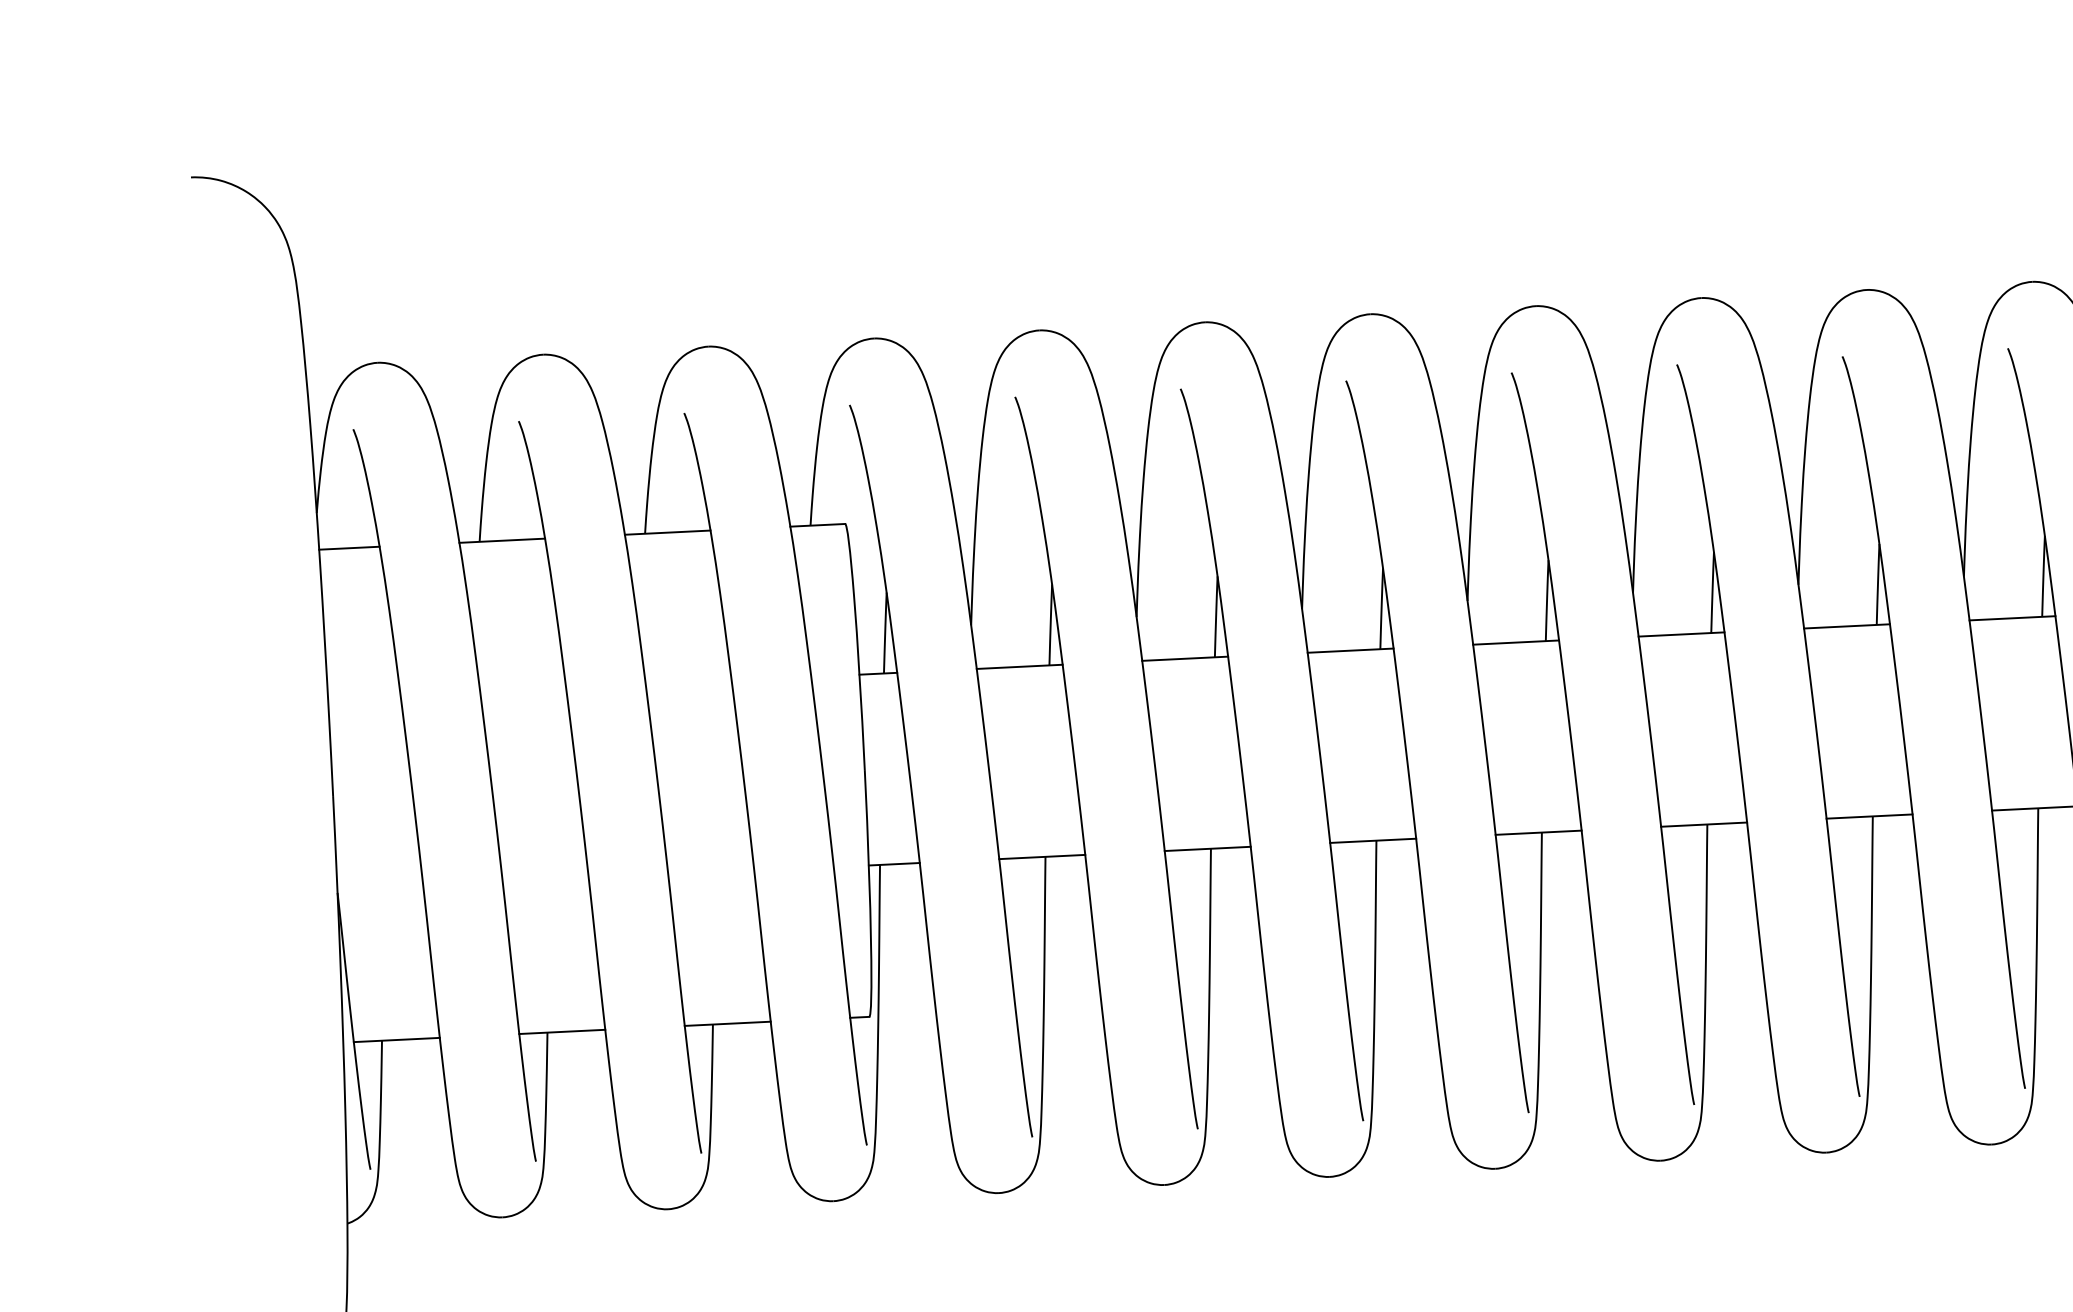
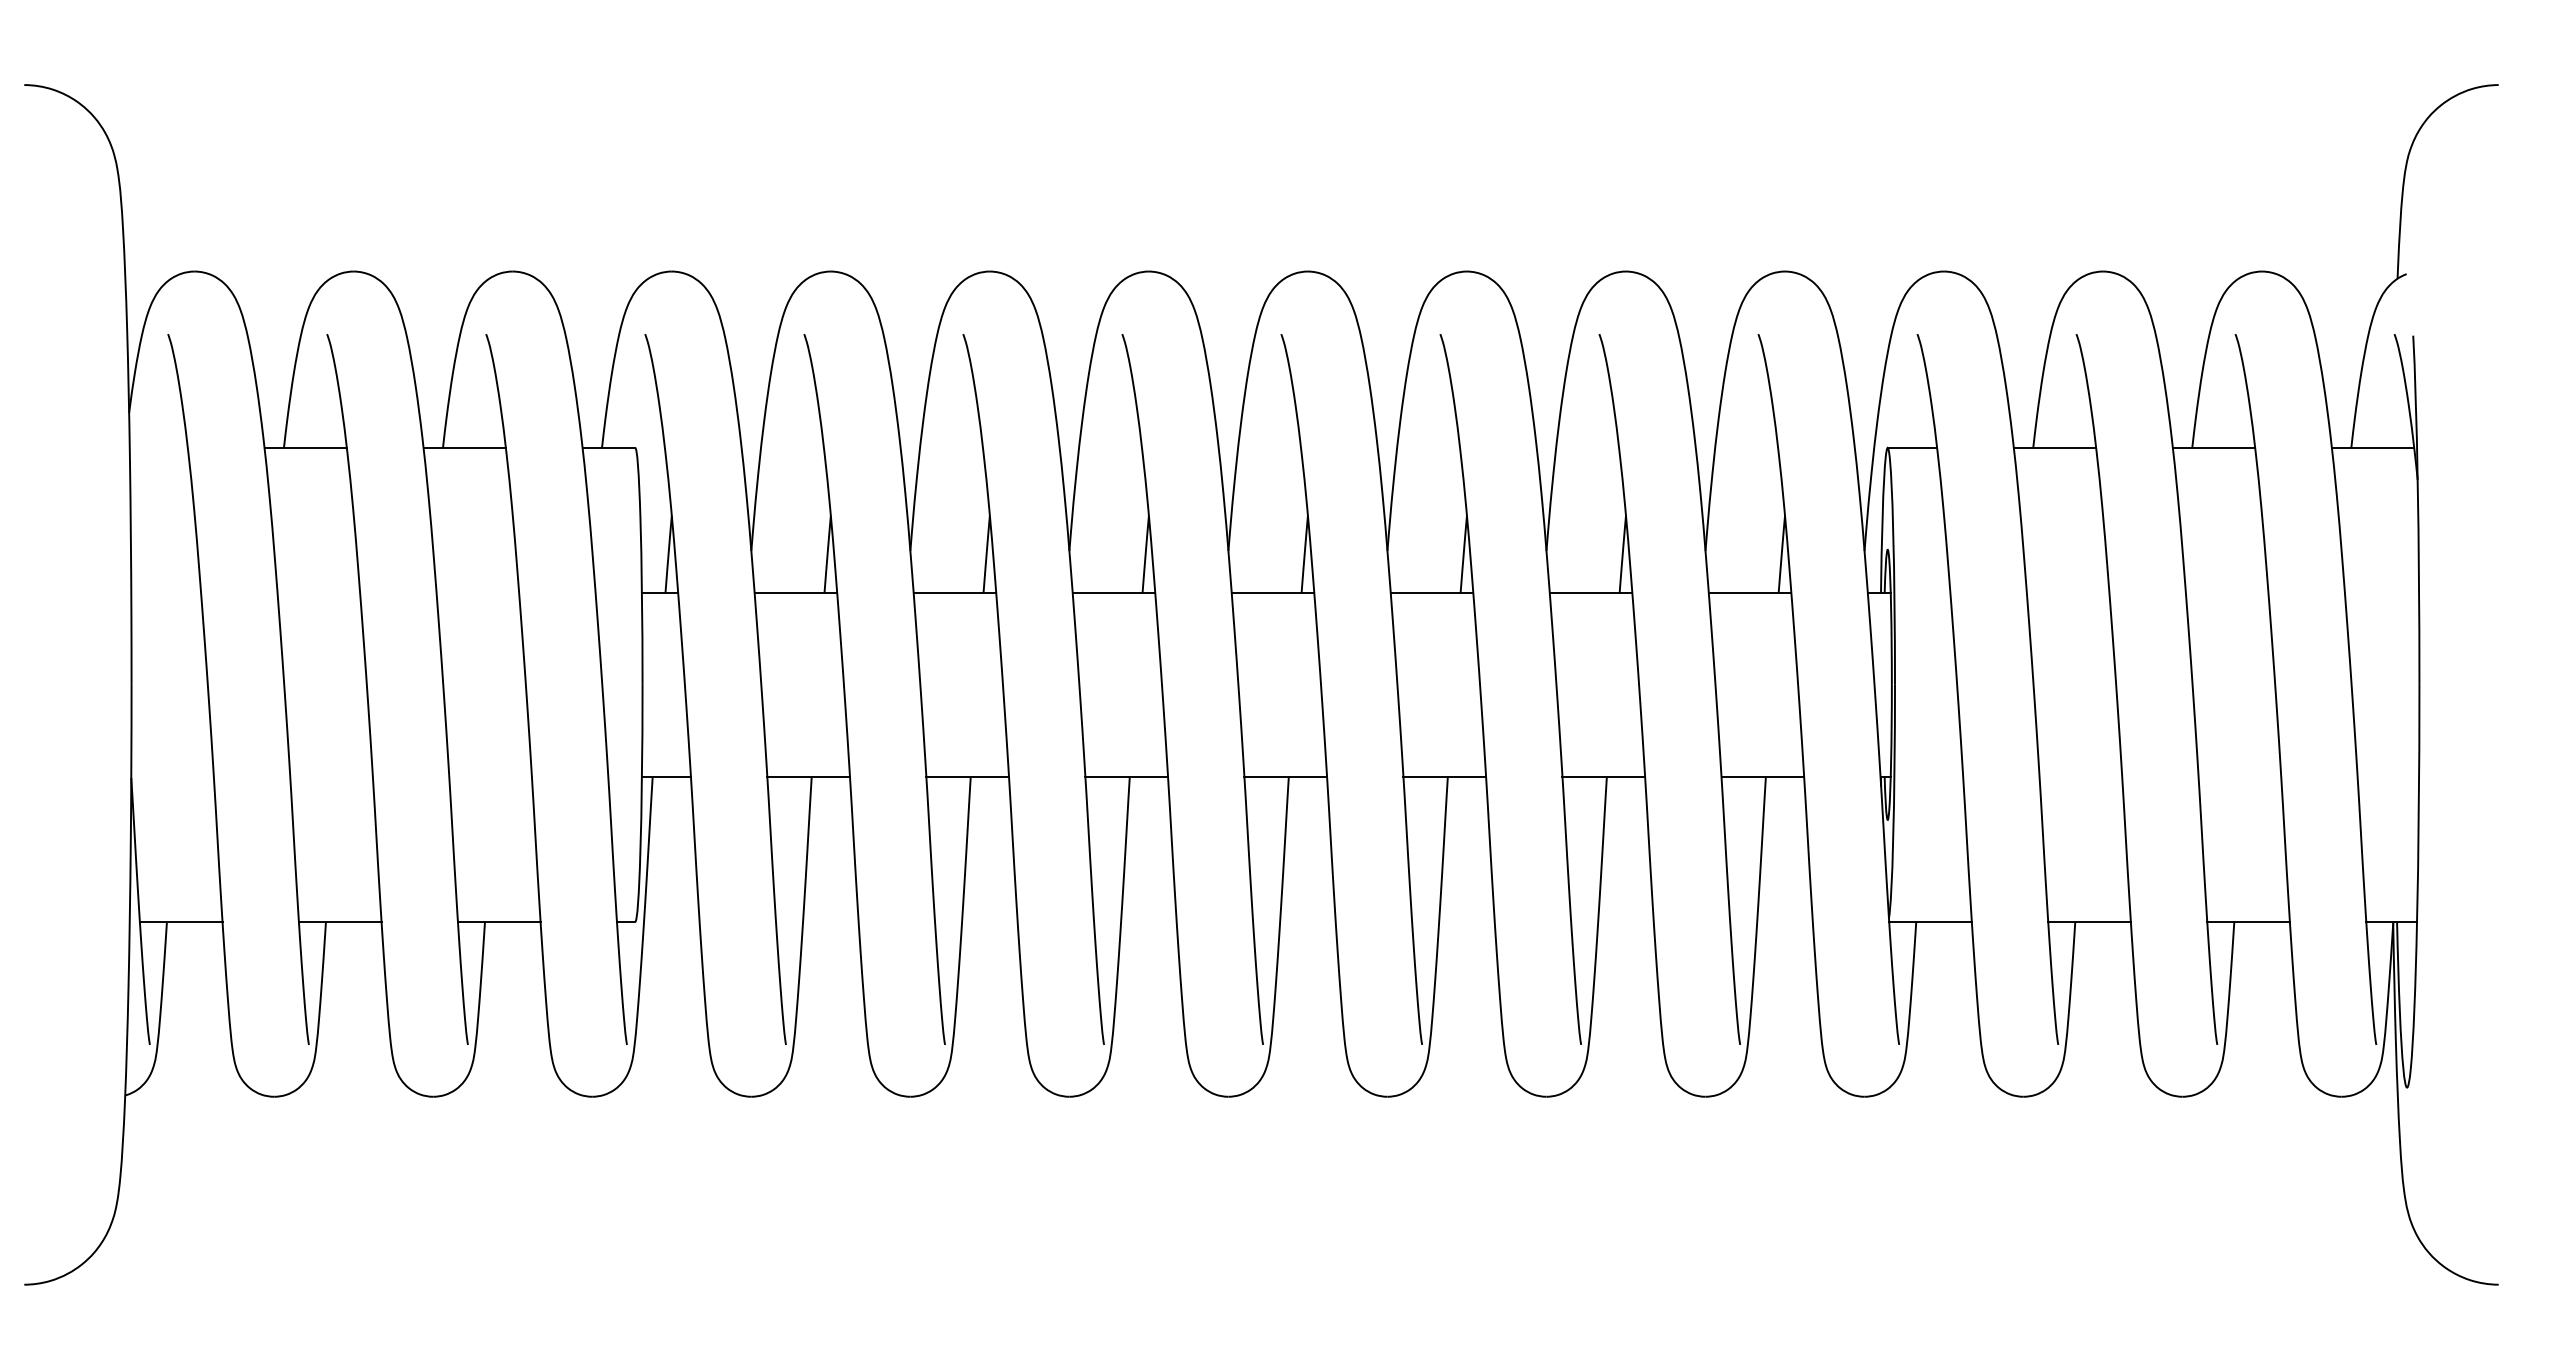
line: (349, 548) -> (158, 448), removed

